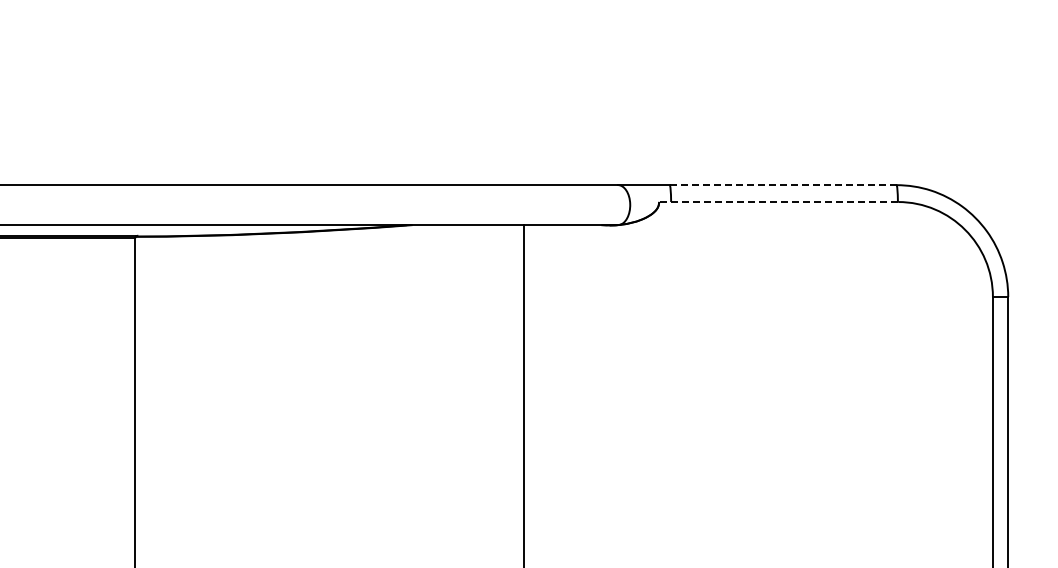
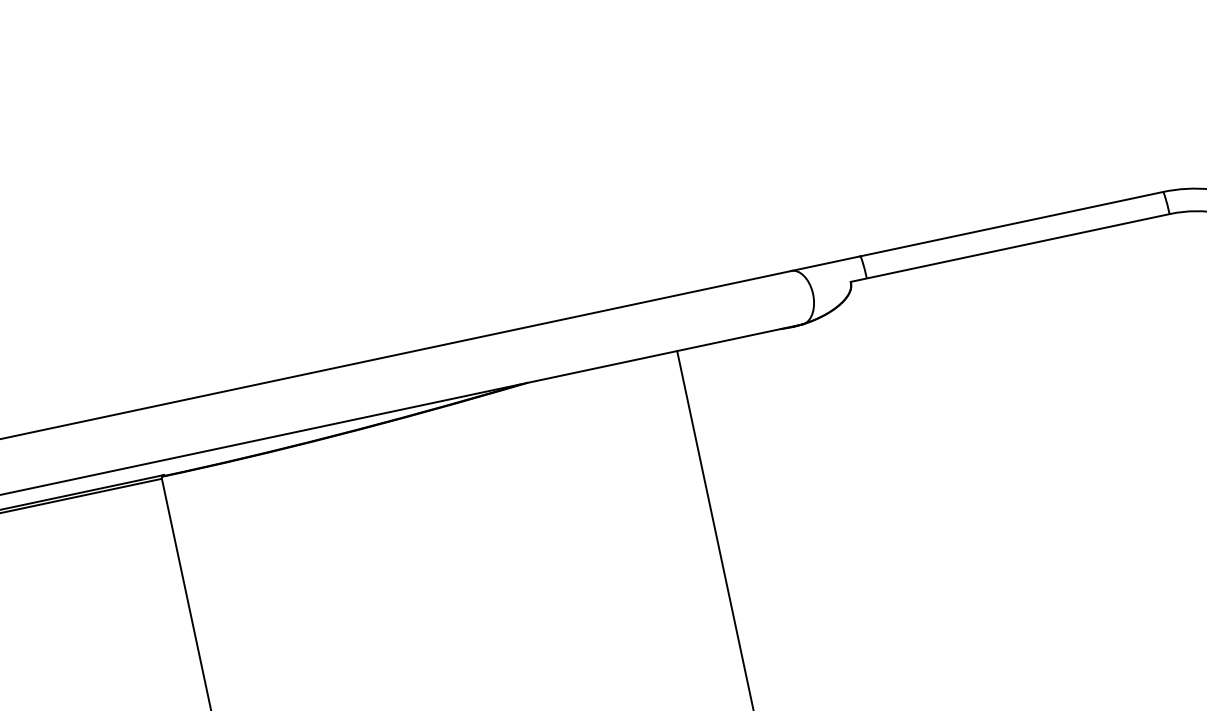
line: (782, 185) -> (1010, 224), dashed -> solid
line: (778, 202) -> (1010, 248), dashed -> solid

